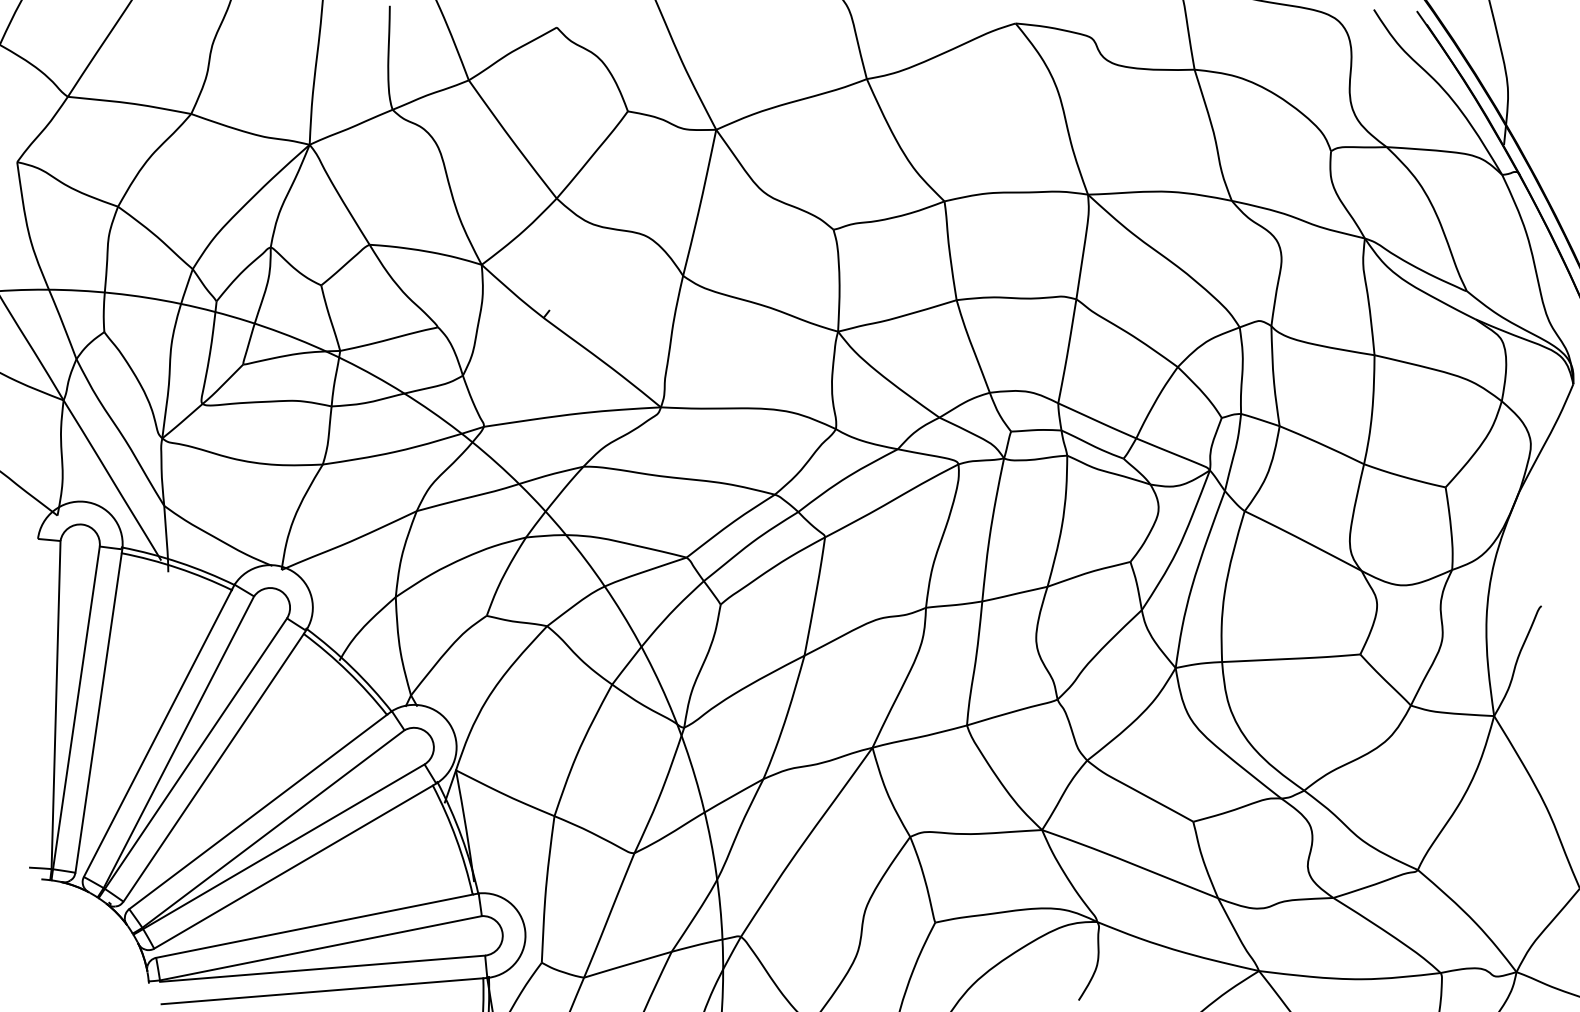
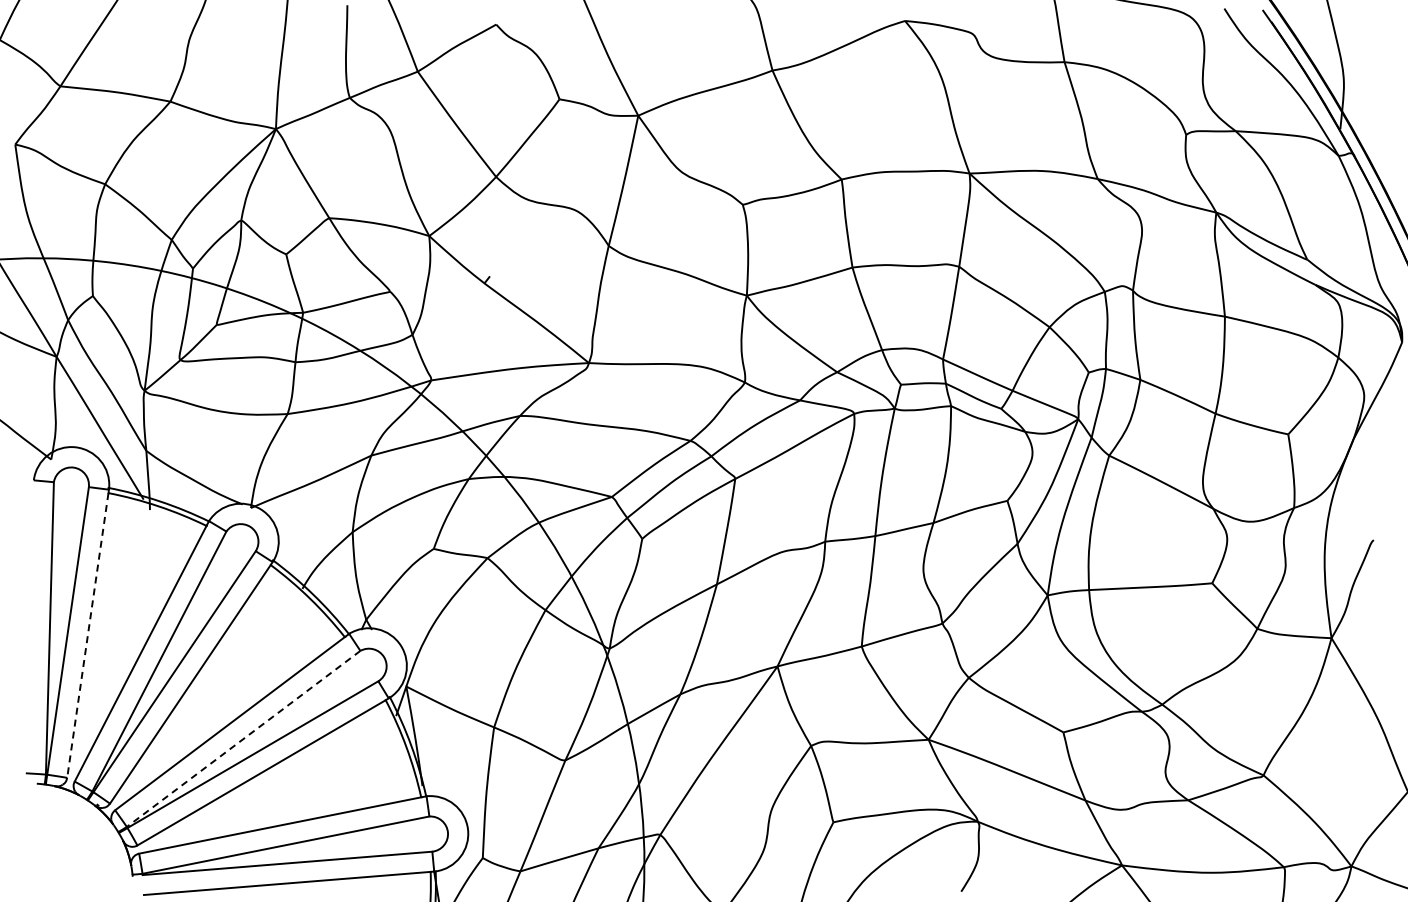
line: (98, 713) -> (87, 635), solid -> dashed
line: (273, 829) -> (243, 739), solid -> dashed

